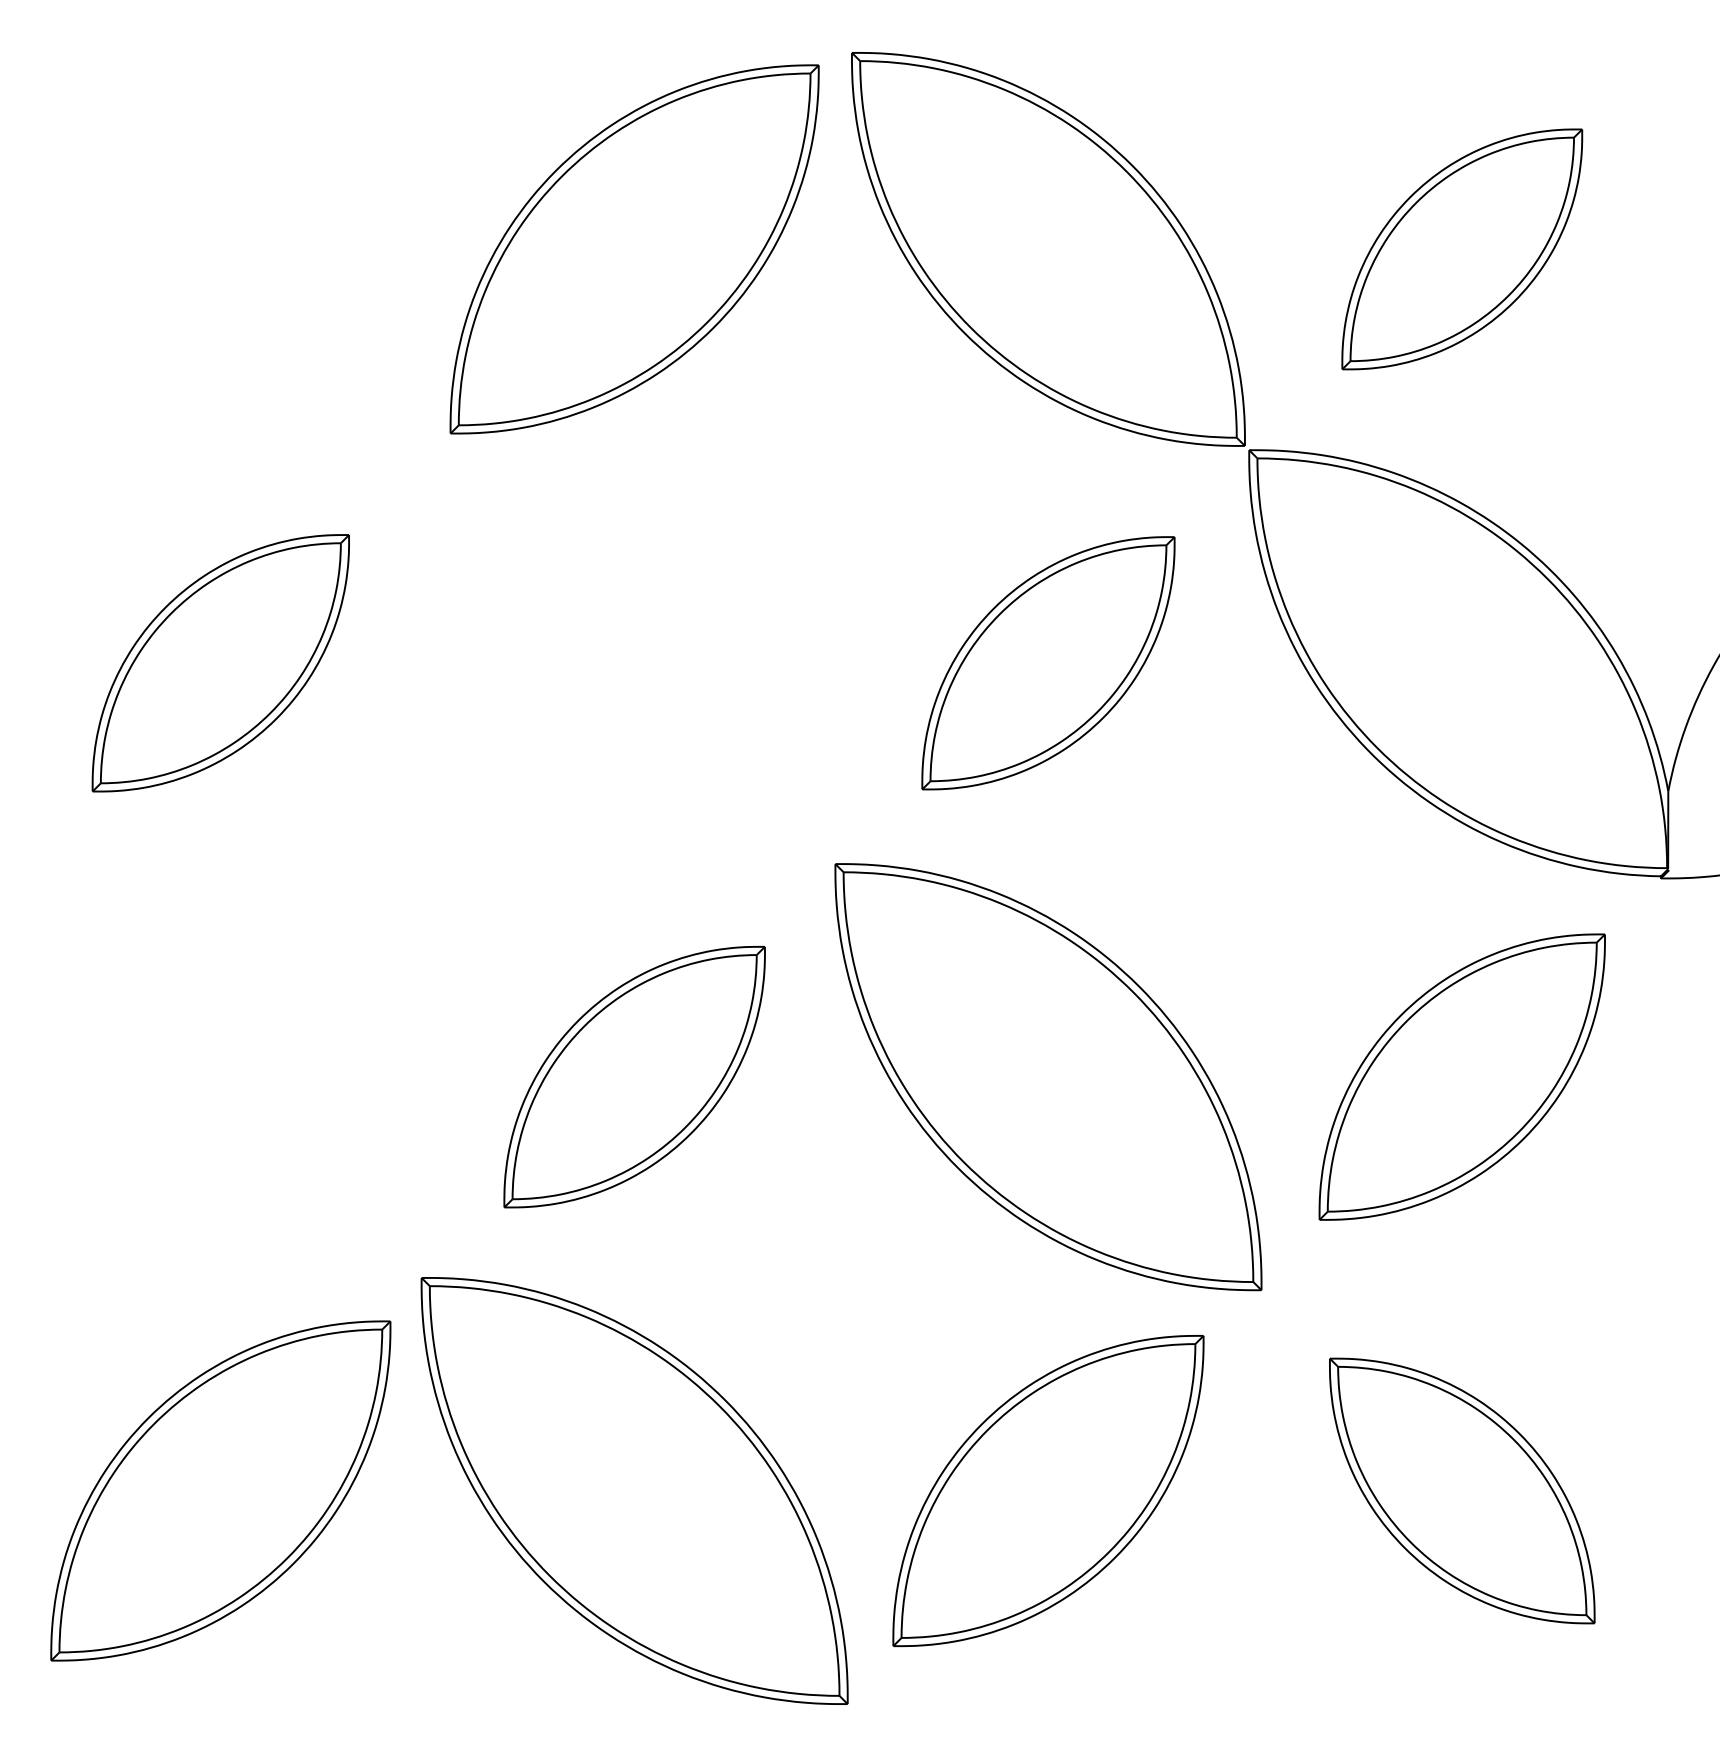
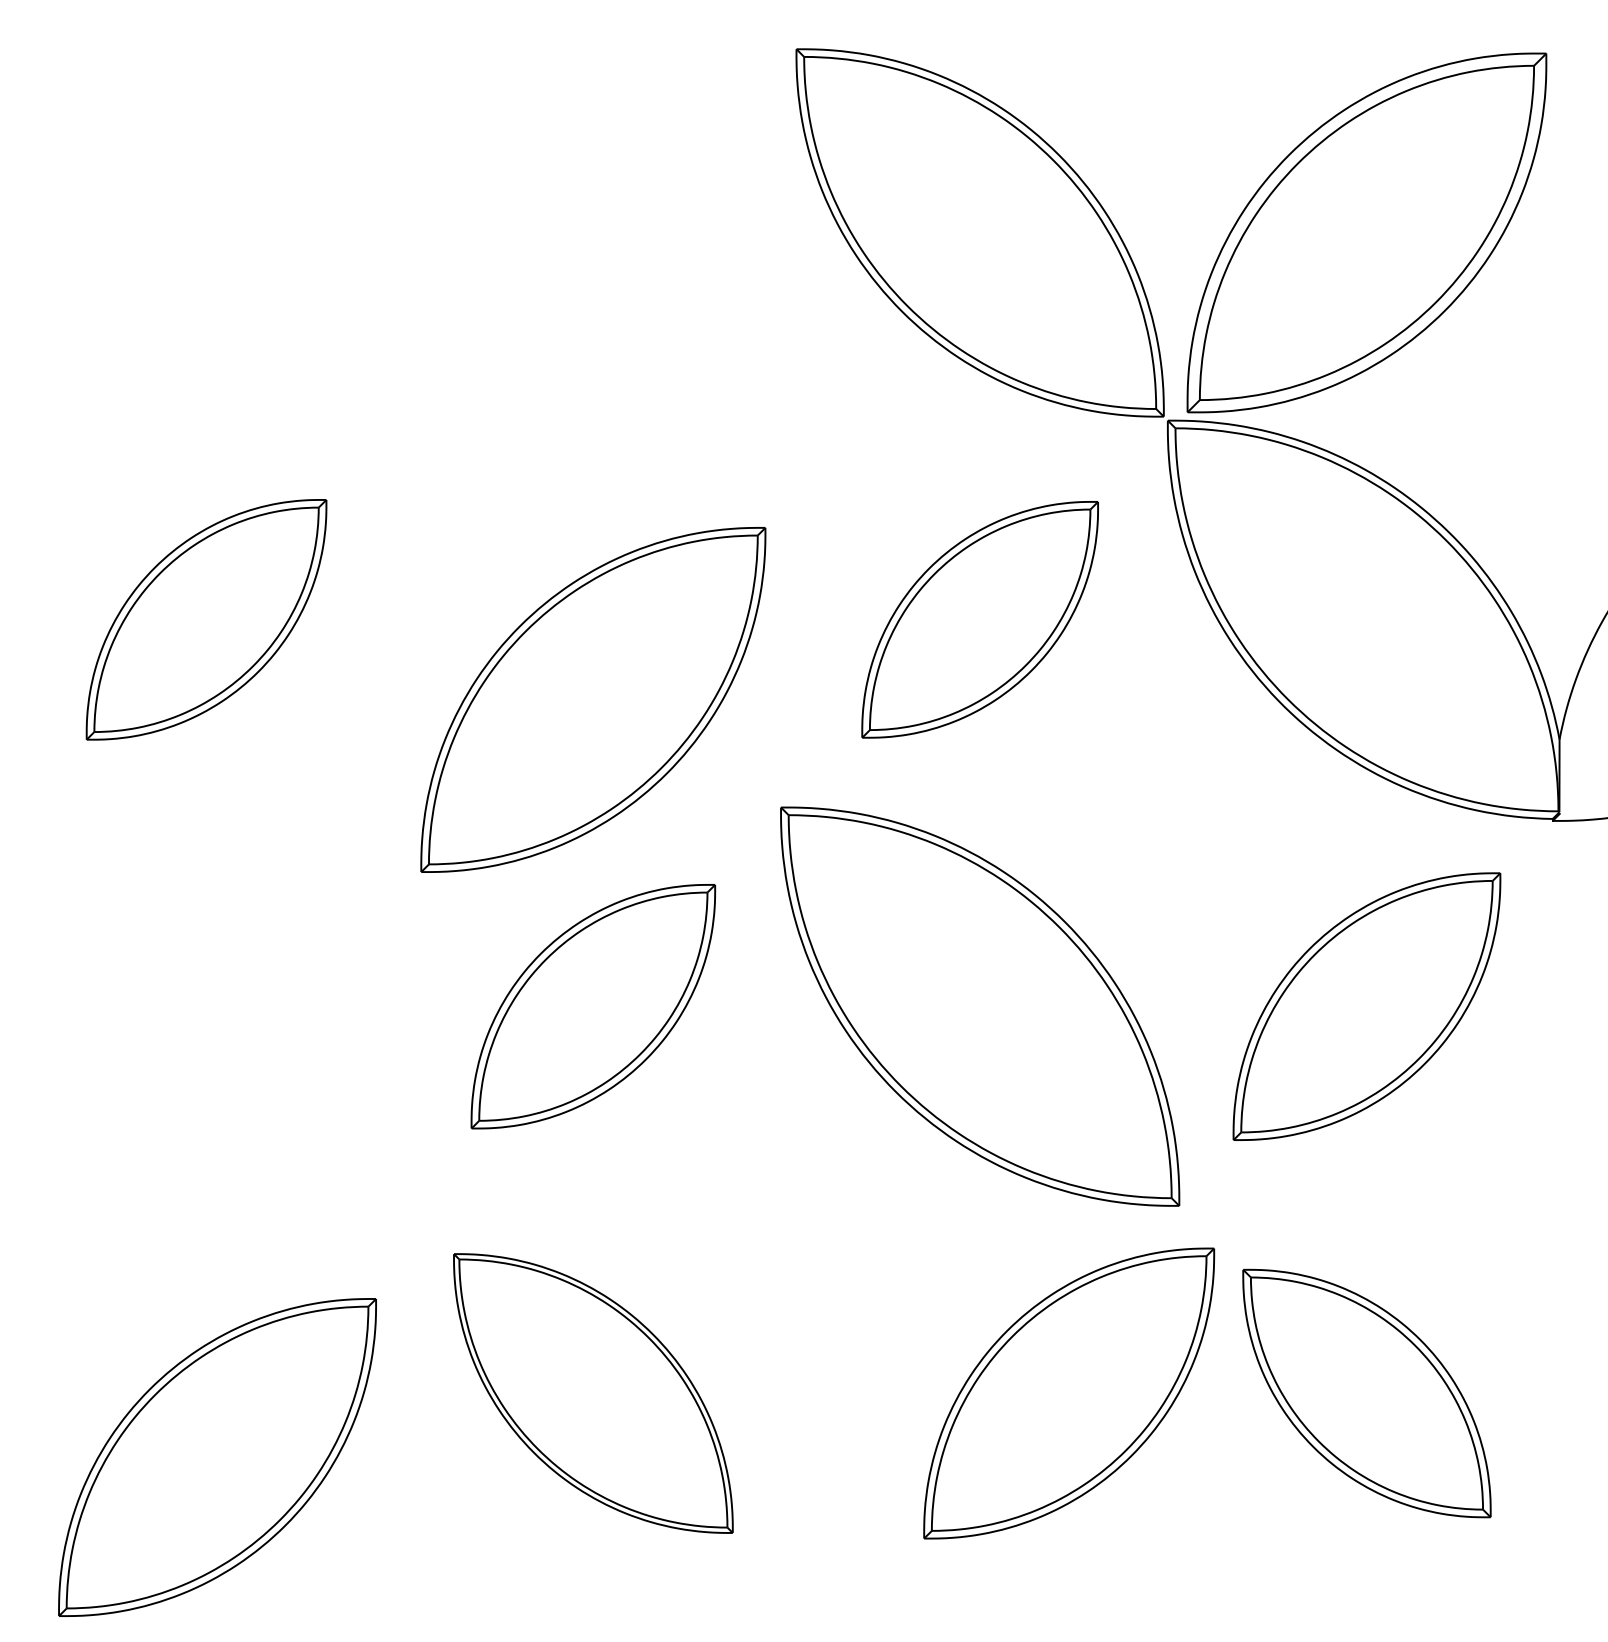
part: (634, 248) -> (593, 699), moved
part: (1461, 248) -> (1366, 232), size x1.6
part: (220, 1490) -> (217, 1457), moved
part: (634, 1490) -> (593, 1393), size x0.7
part: (1048, 1490) -> (1069, 1393), moved

